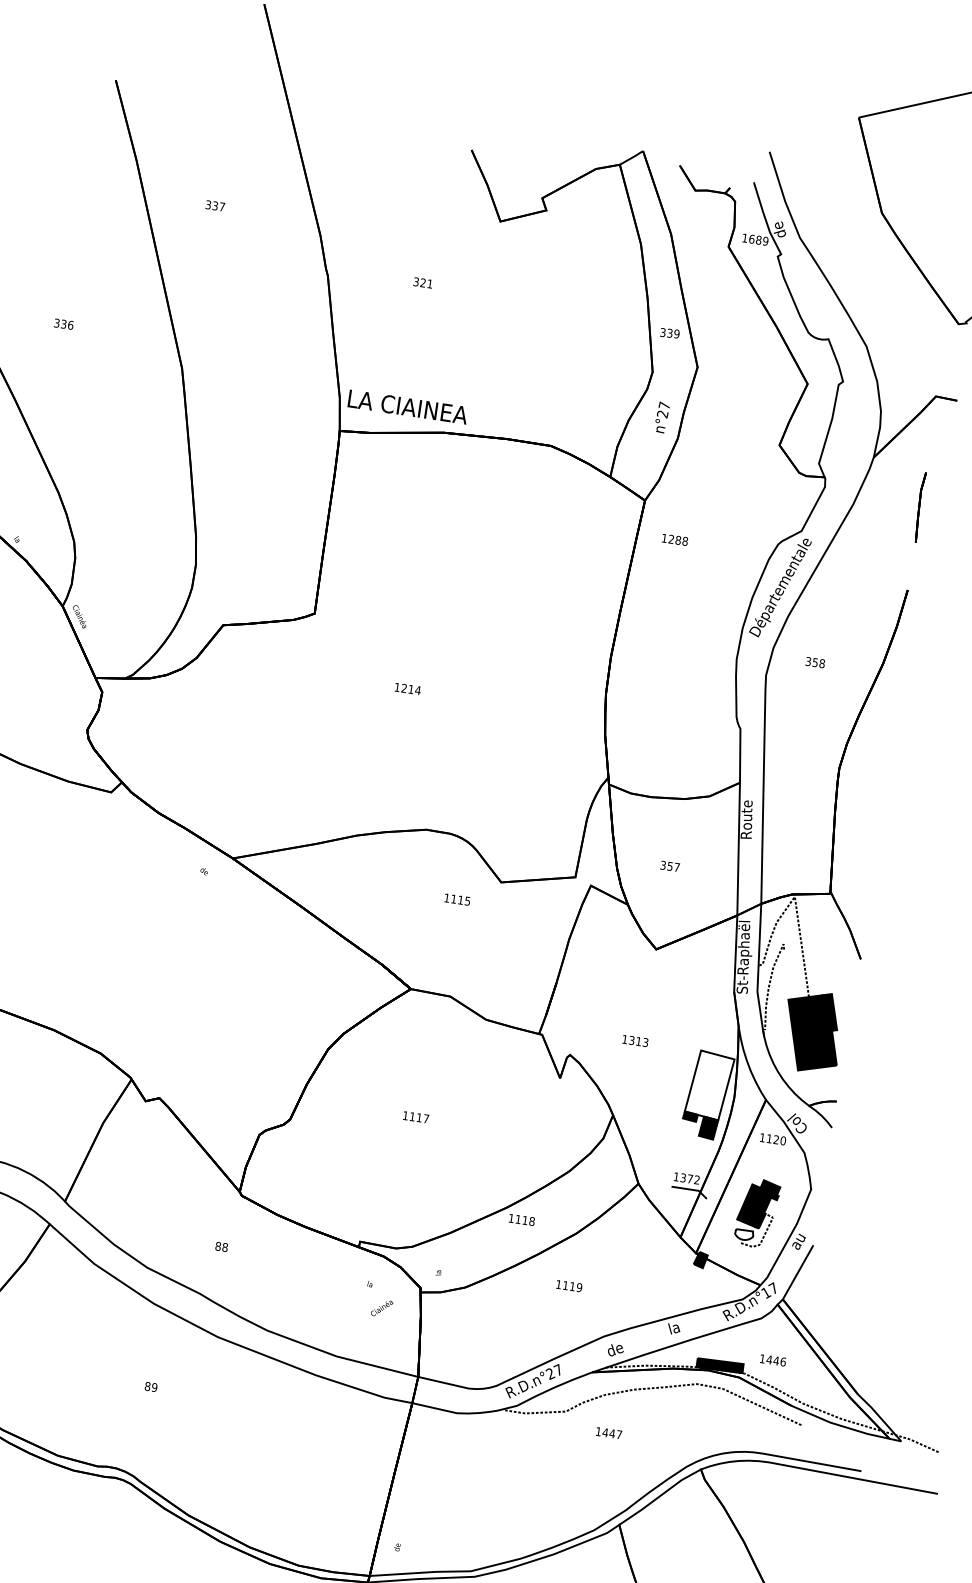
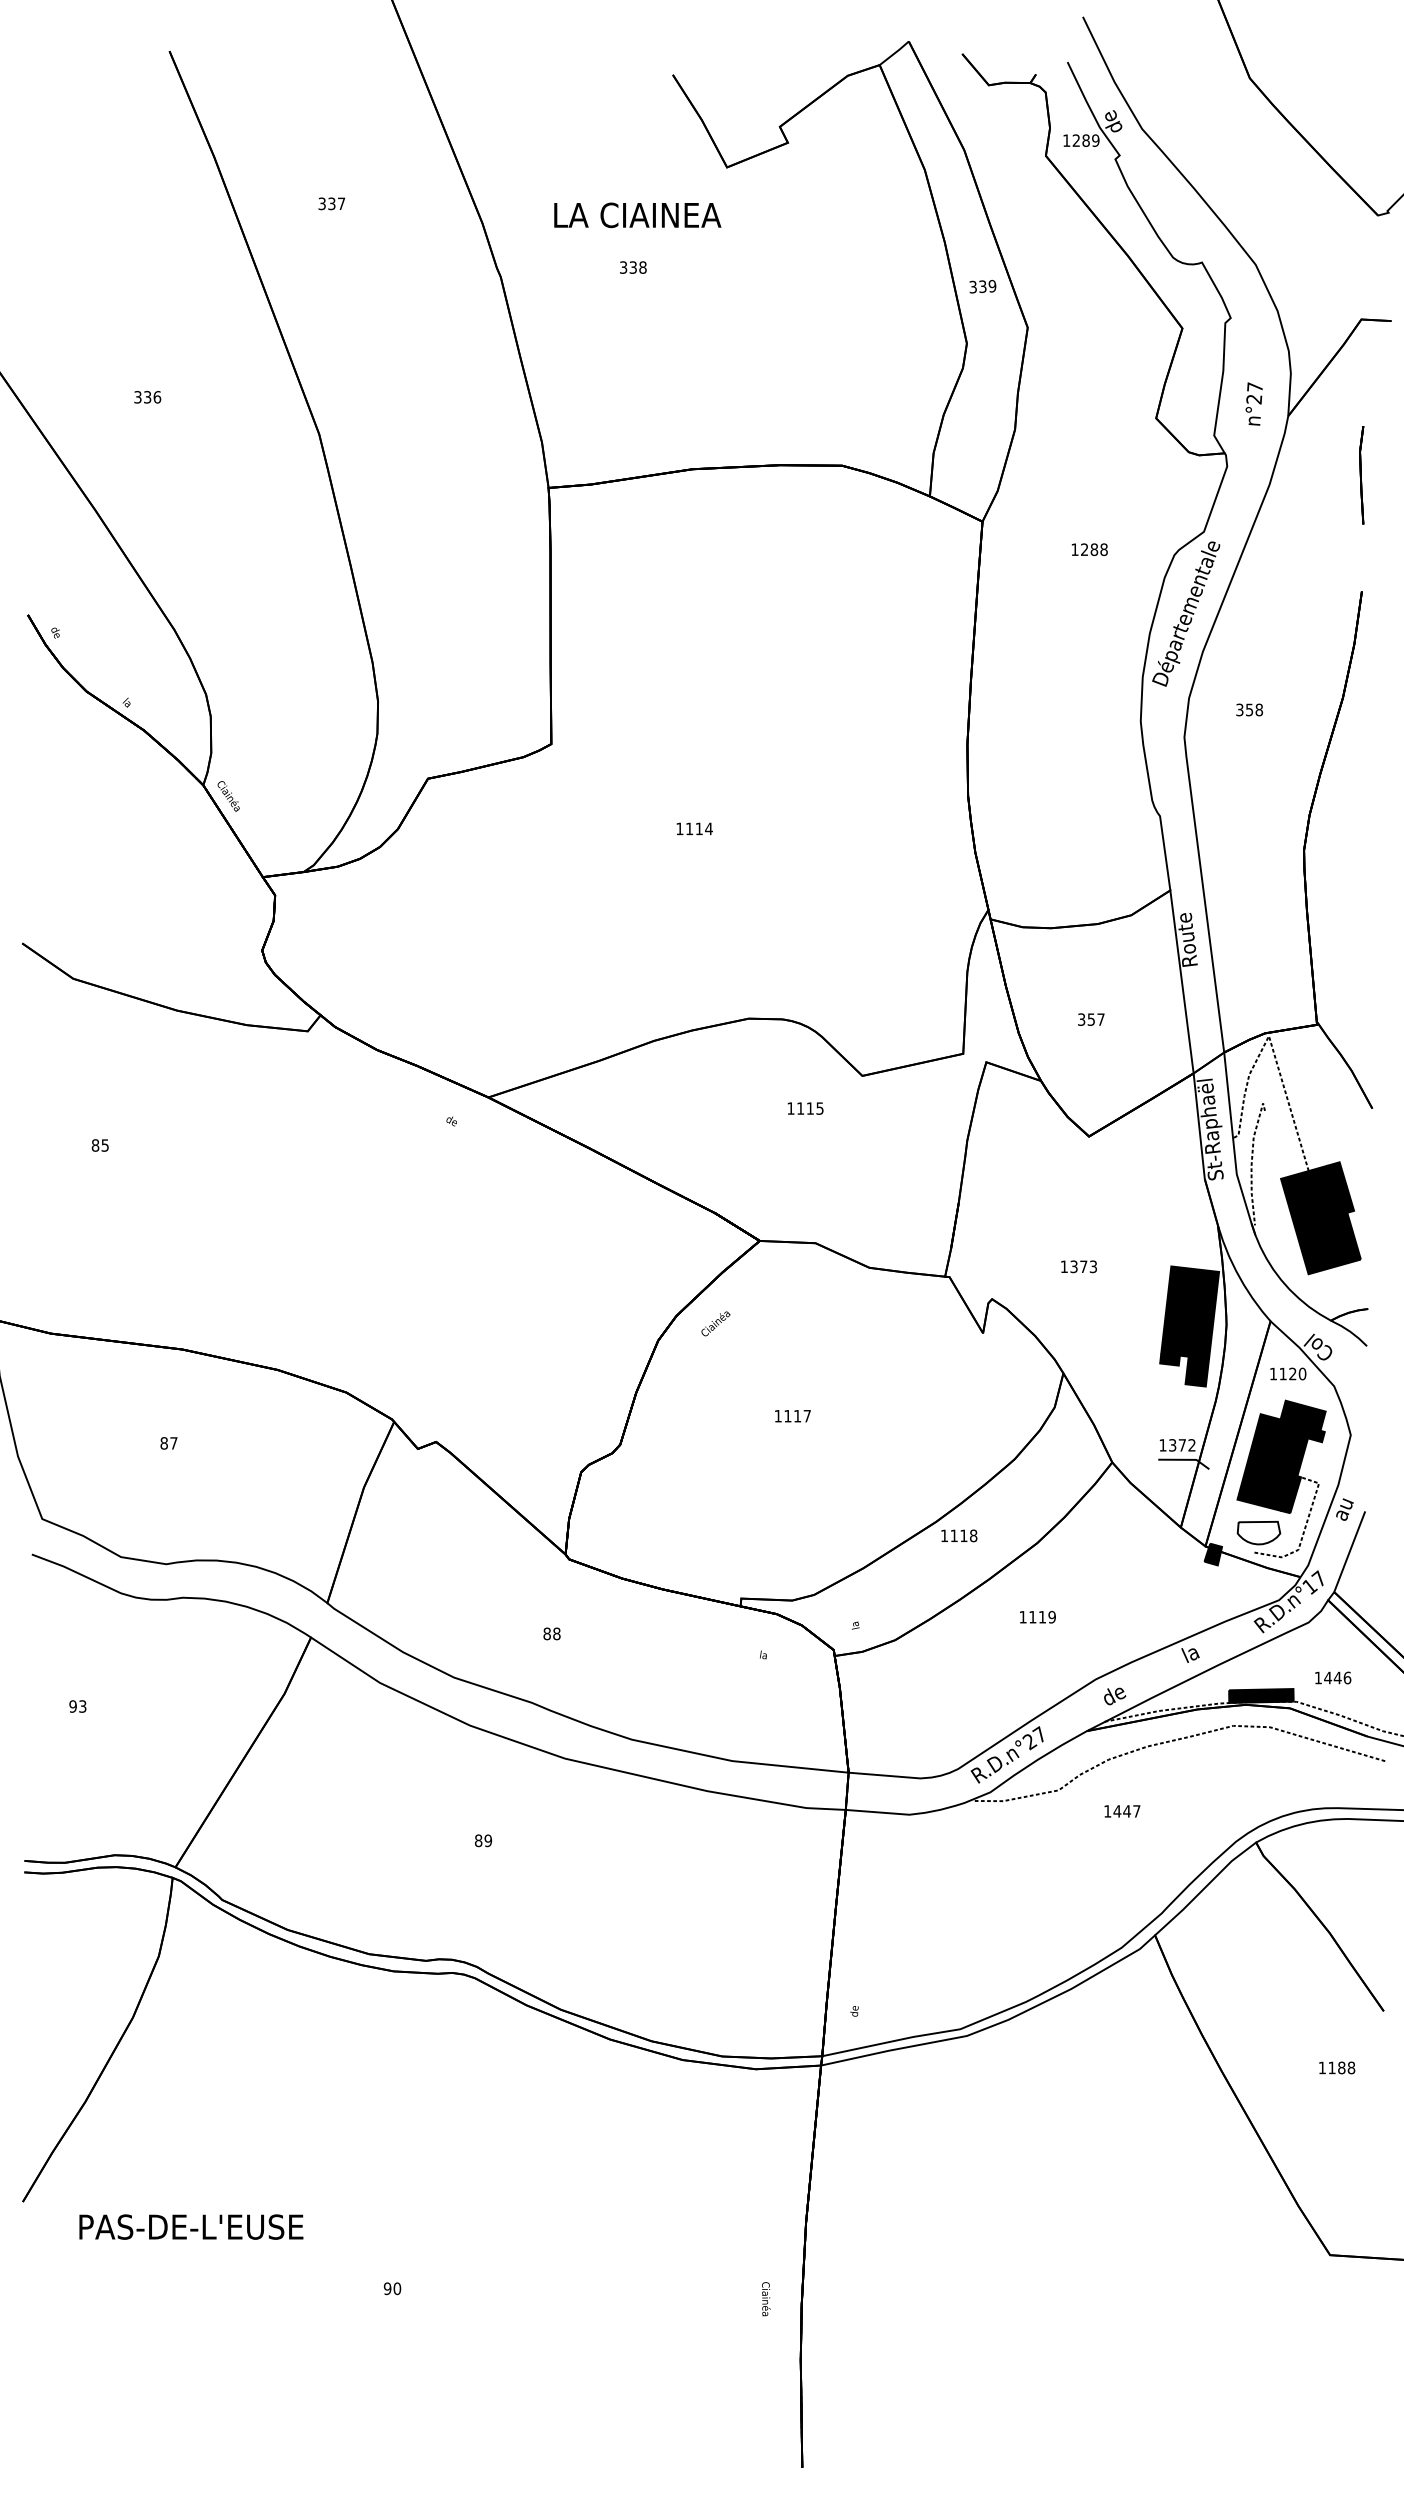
text: (752, 239) -> (1076, 140), 1689 -> 1289
text: (426, 283) -> (637, 267), 321 -> 338
text: (407, 407) -> (637, 215), moved
text: (661, 417) -> (1253, 403), moved
text: (674, 539) -> (1089, 549), moved
text: (404, 688) -> (689, 828), 1214 -> 1114
text: (638, 1041) -> (1083, 1266), 1313 -> 1373
fill: (709, 1085) -> (1190, 1312), added
part: (757, 1213) -> (1281, 1478), size x1.67
text: (381, 1308) -> (715, 1323), moved

